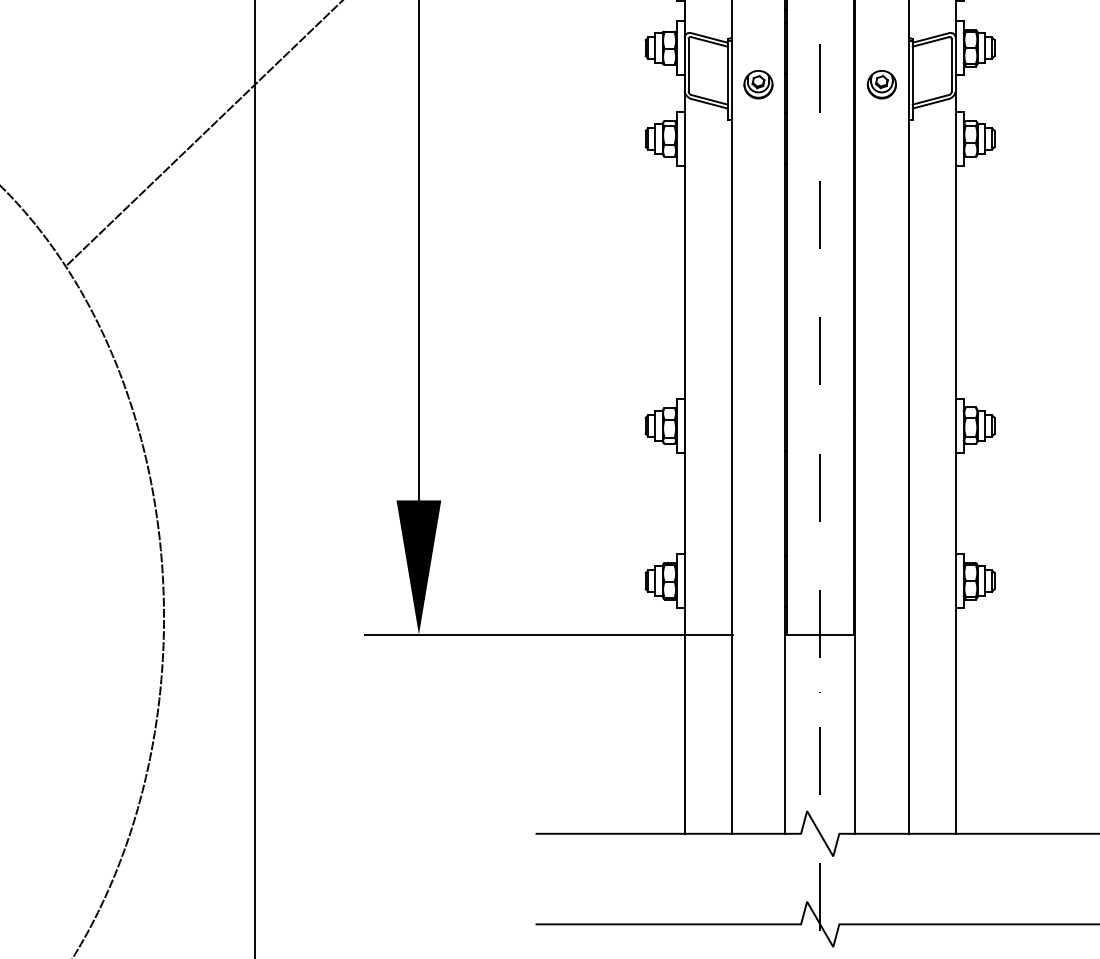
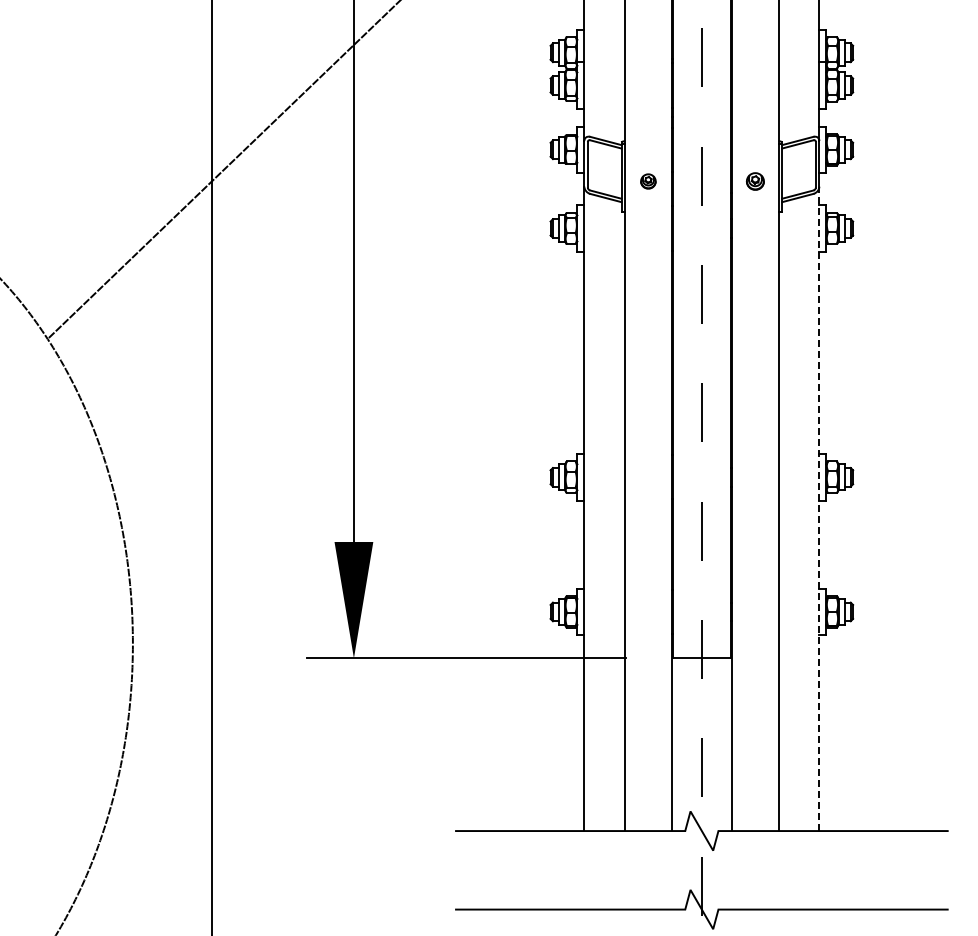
part: (758, 84) -> (648, 181), size x0.6
part: (882, 84) -> (755, 181), size x0.7
line: (955, 461) -> (819, 508), solid -> dashed

